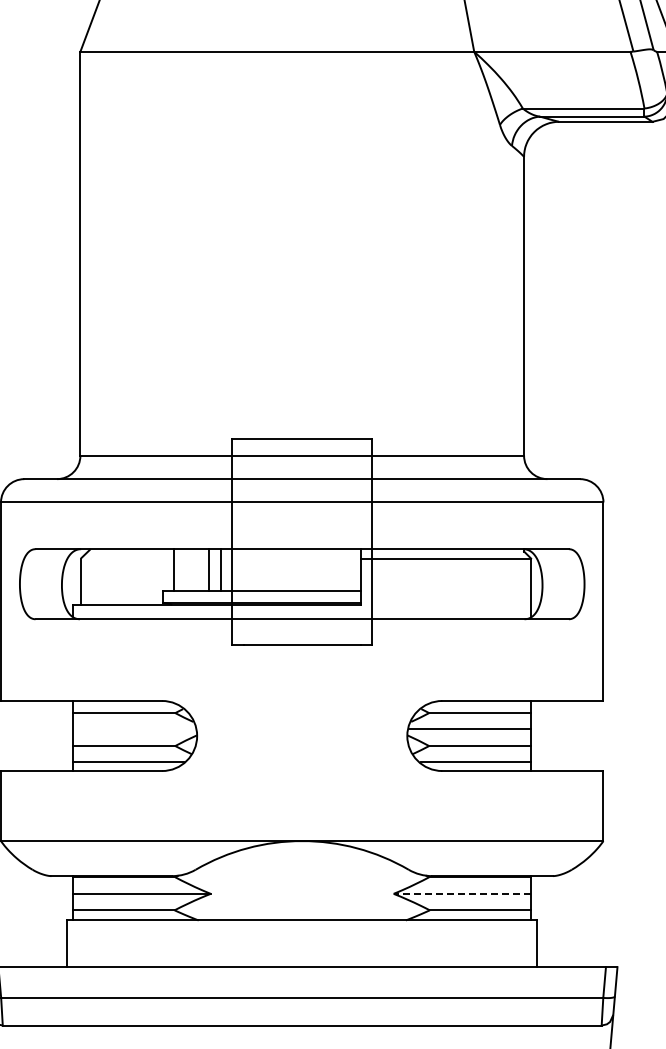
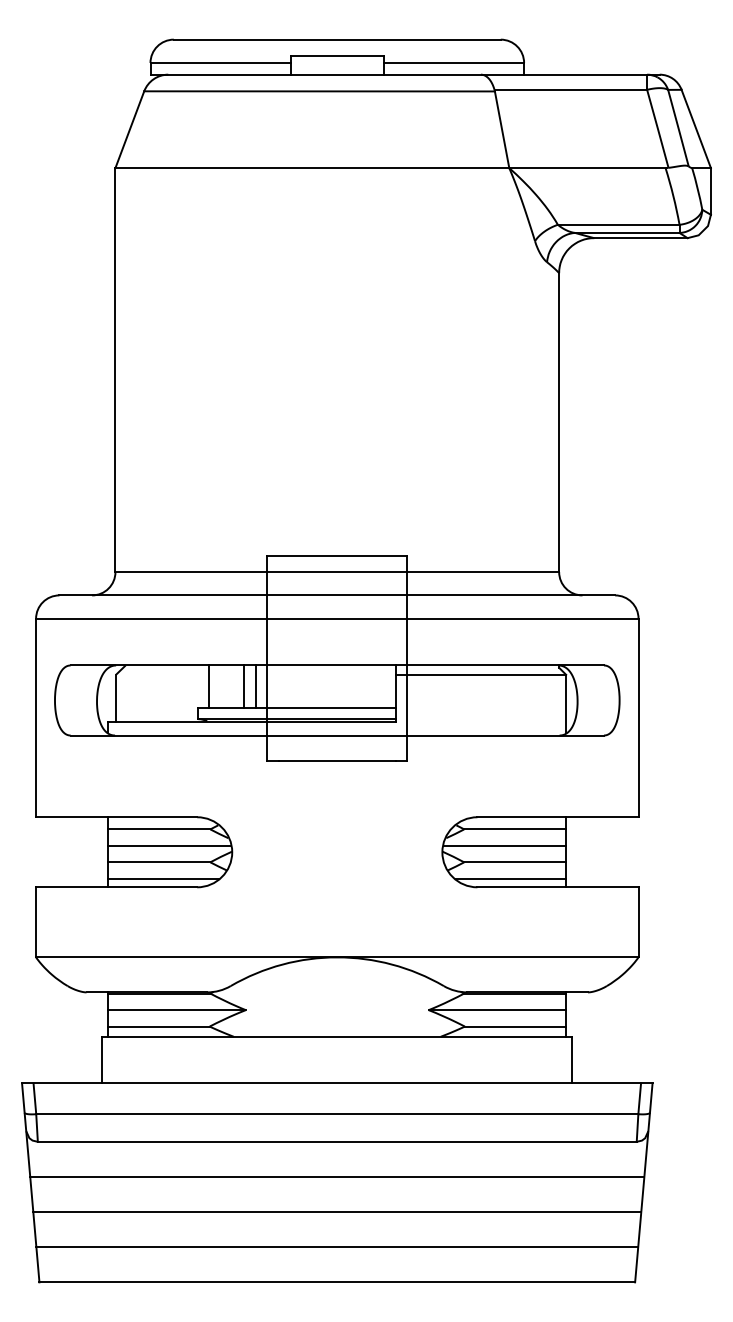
line: (134, 729) -> (169, 845), added
line: (462, 894) -> (497, 1010), dashed -> solid

